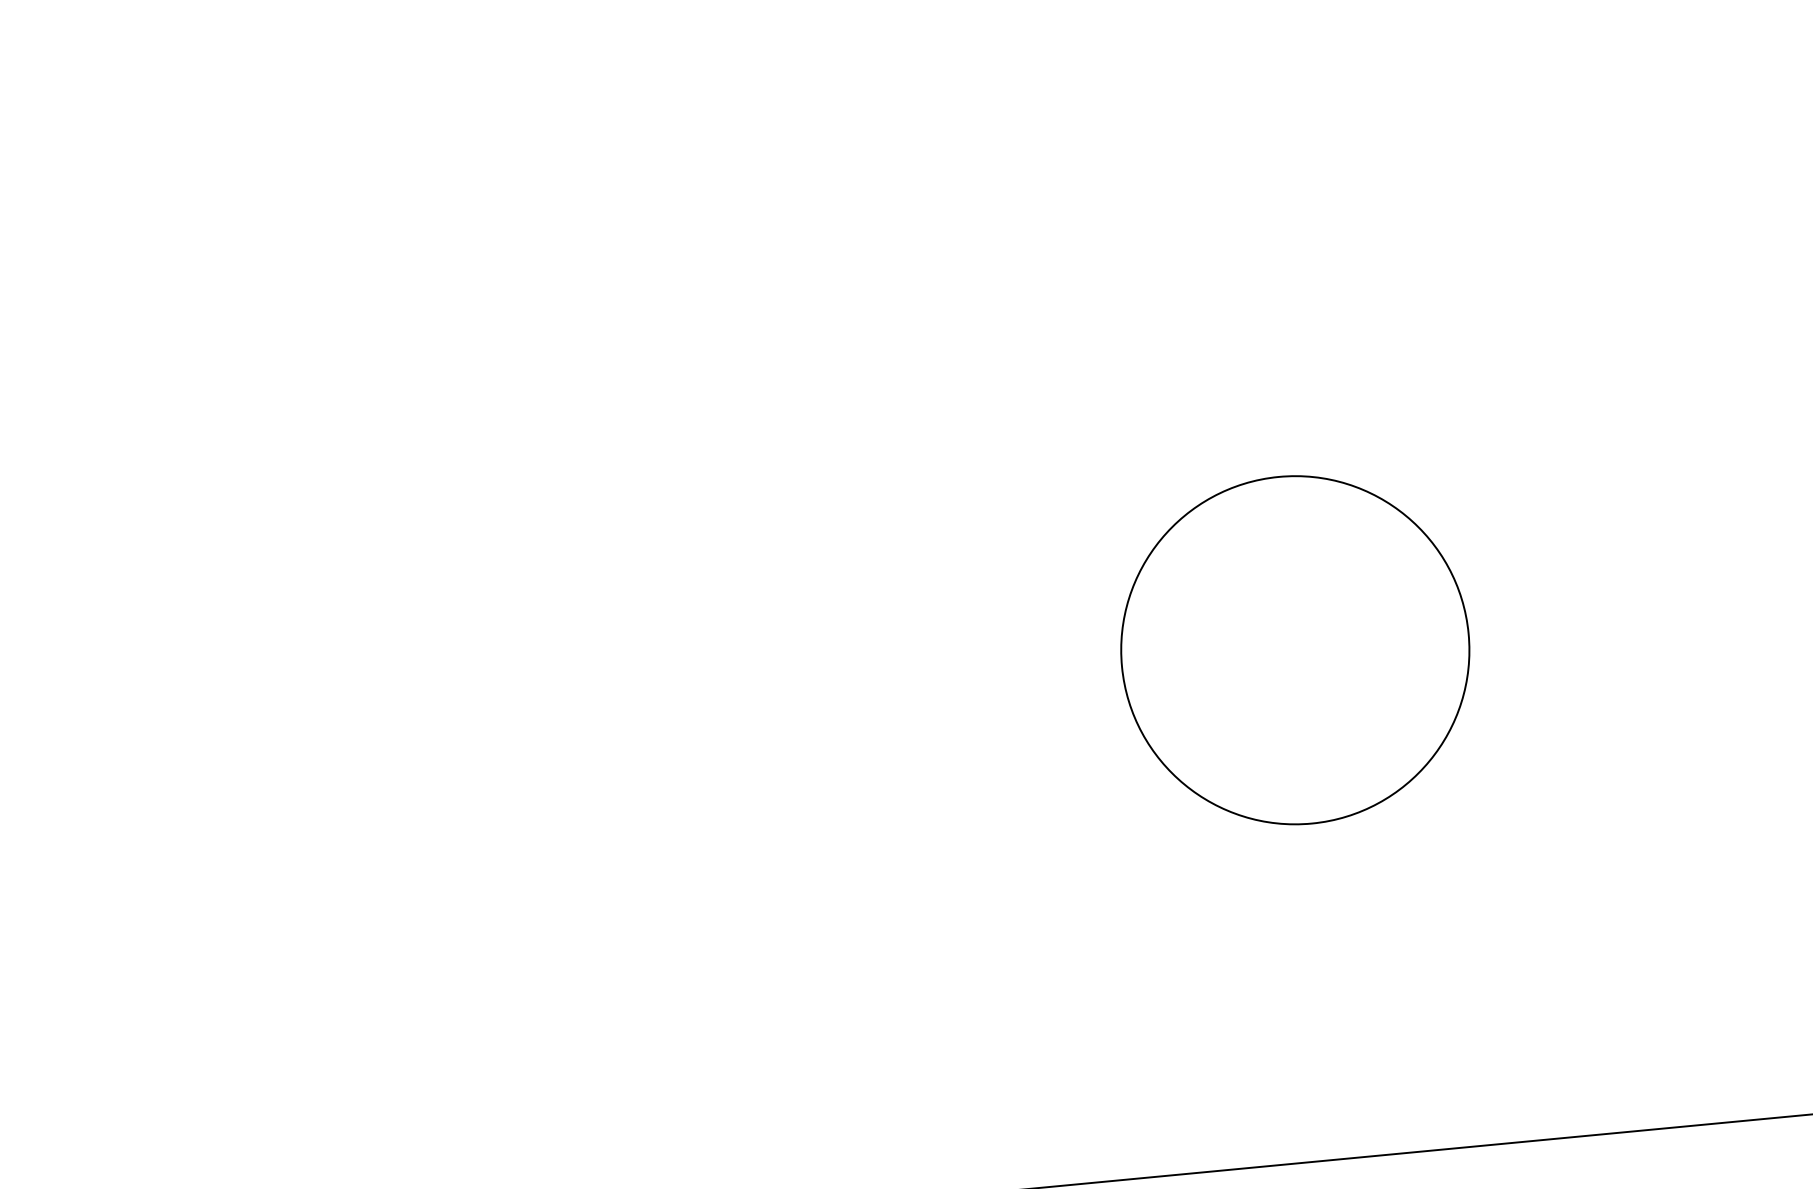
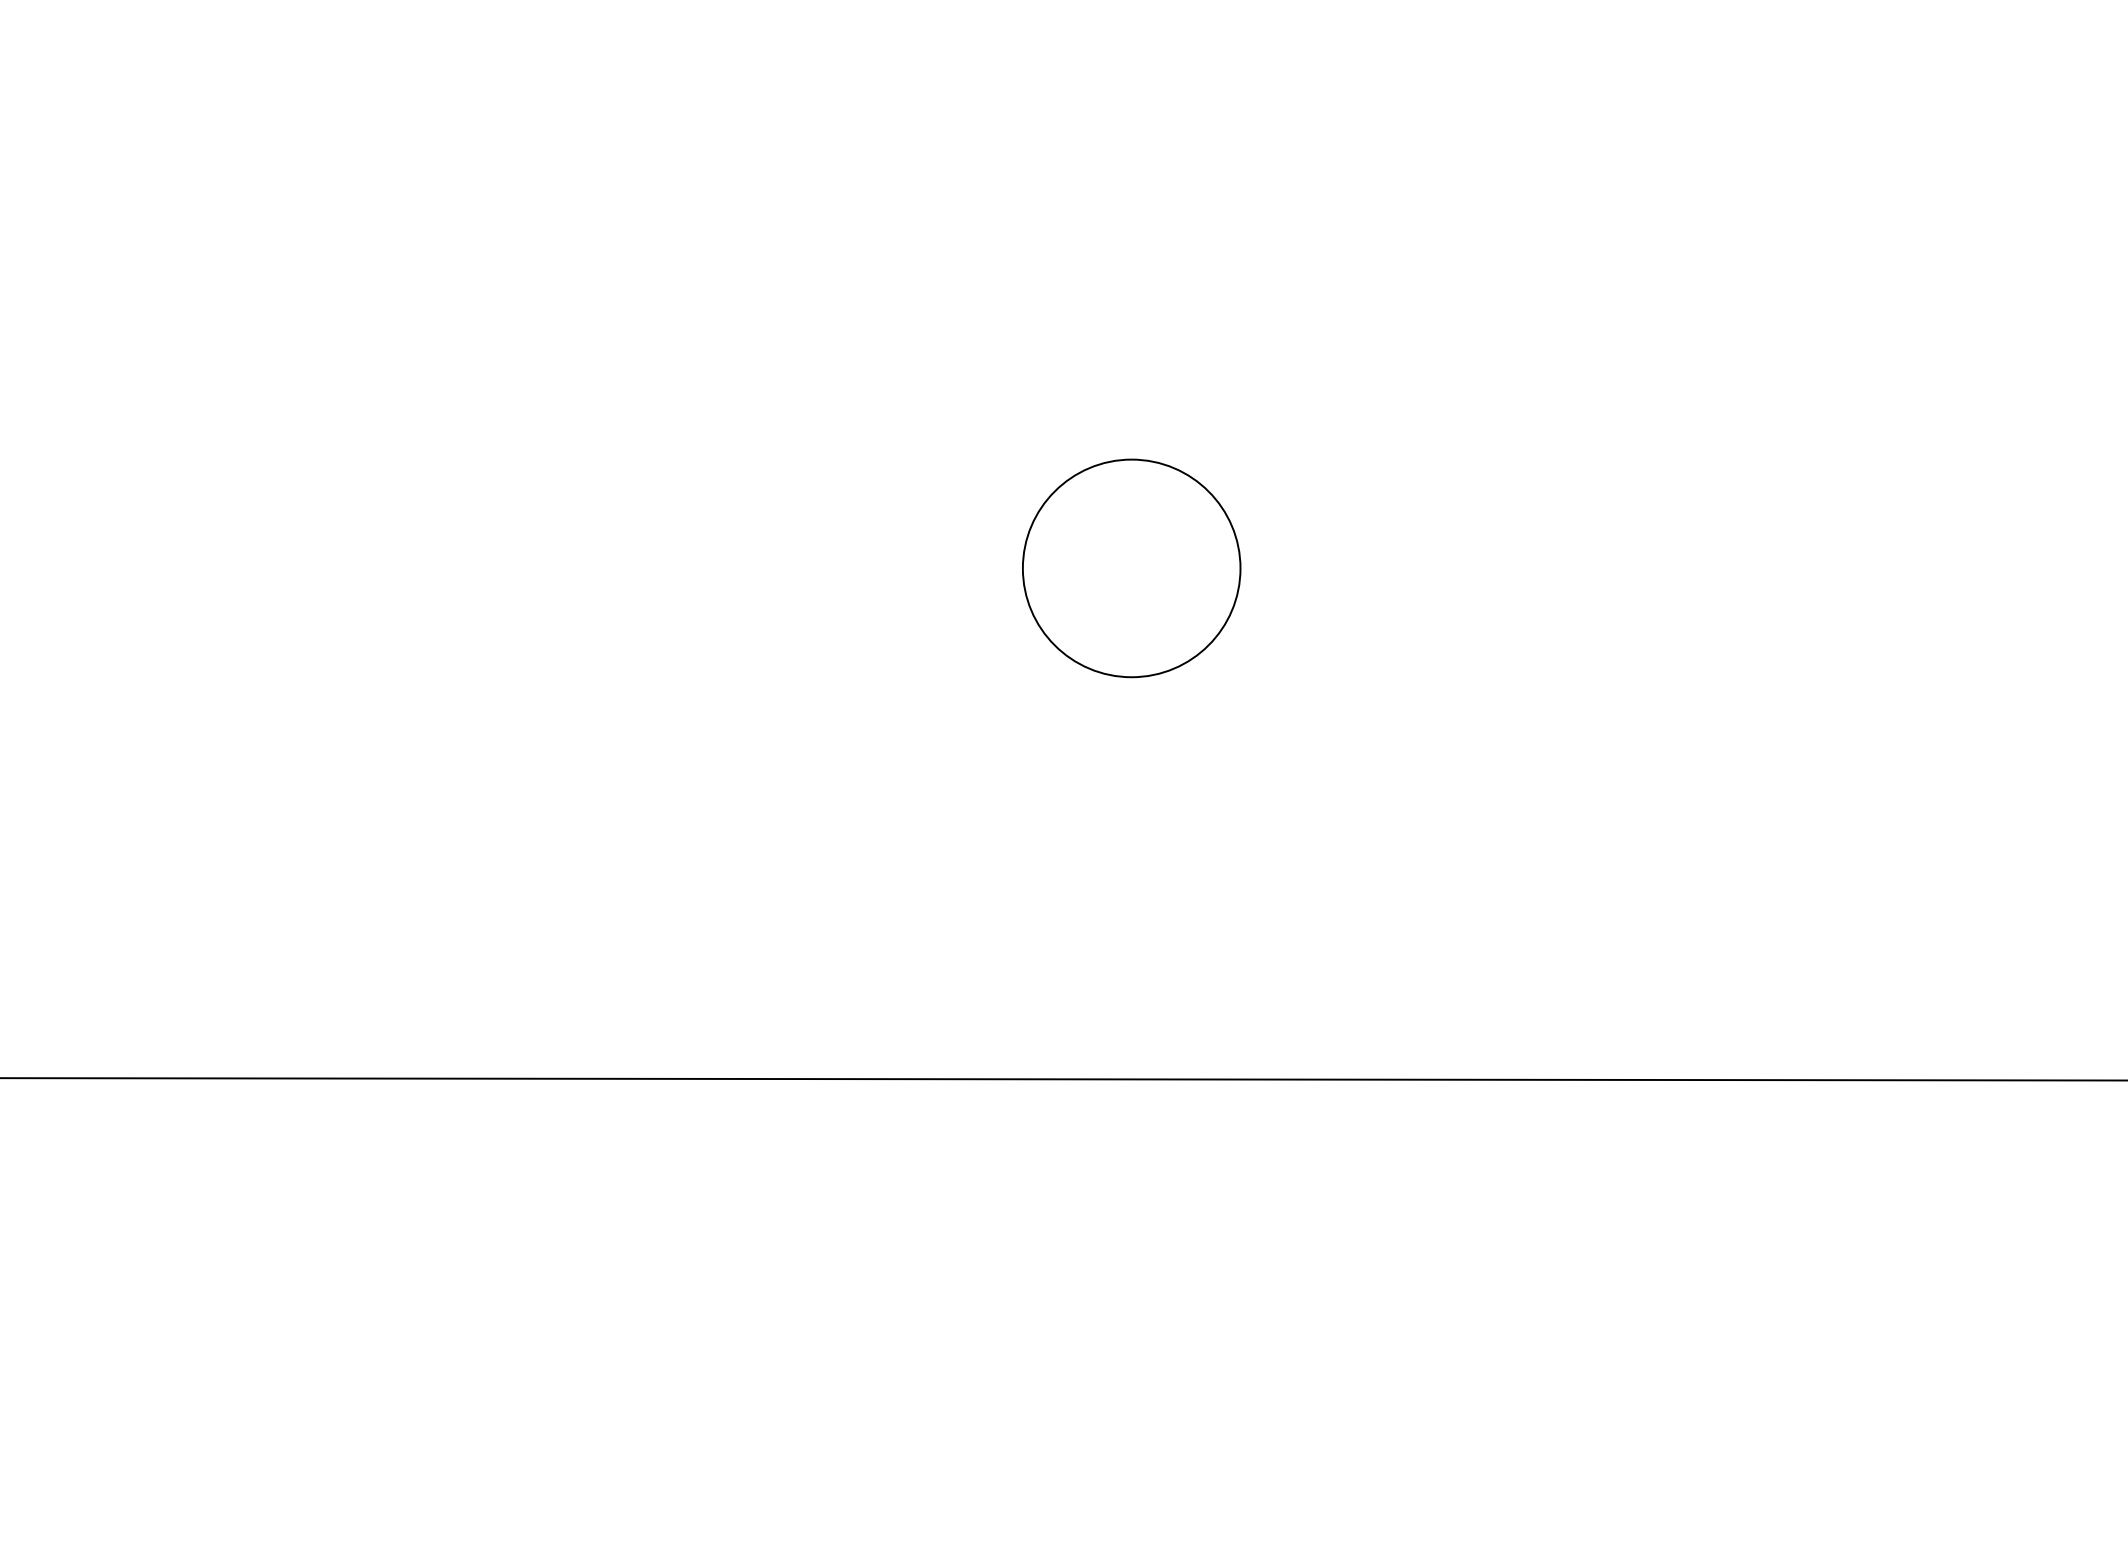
circle: (1295, 650) -> (1131, 568), size x0.62

